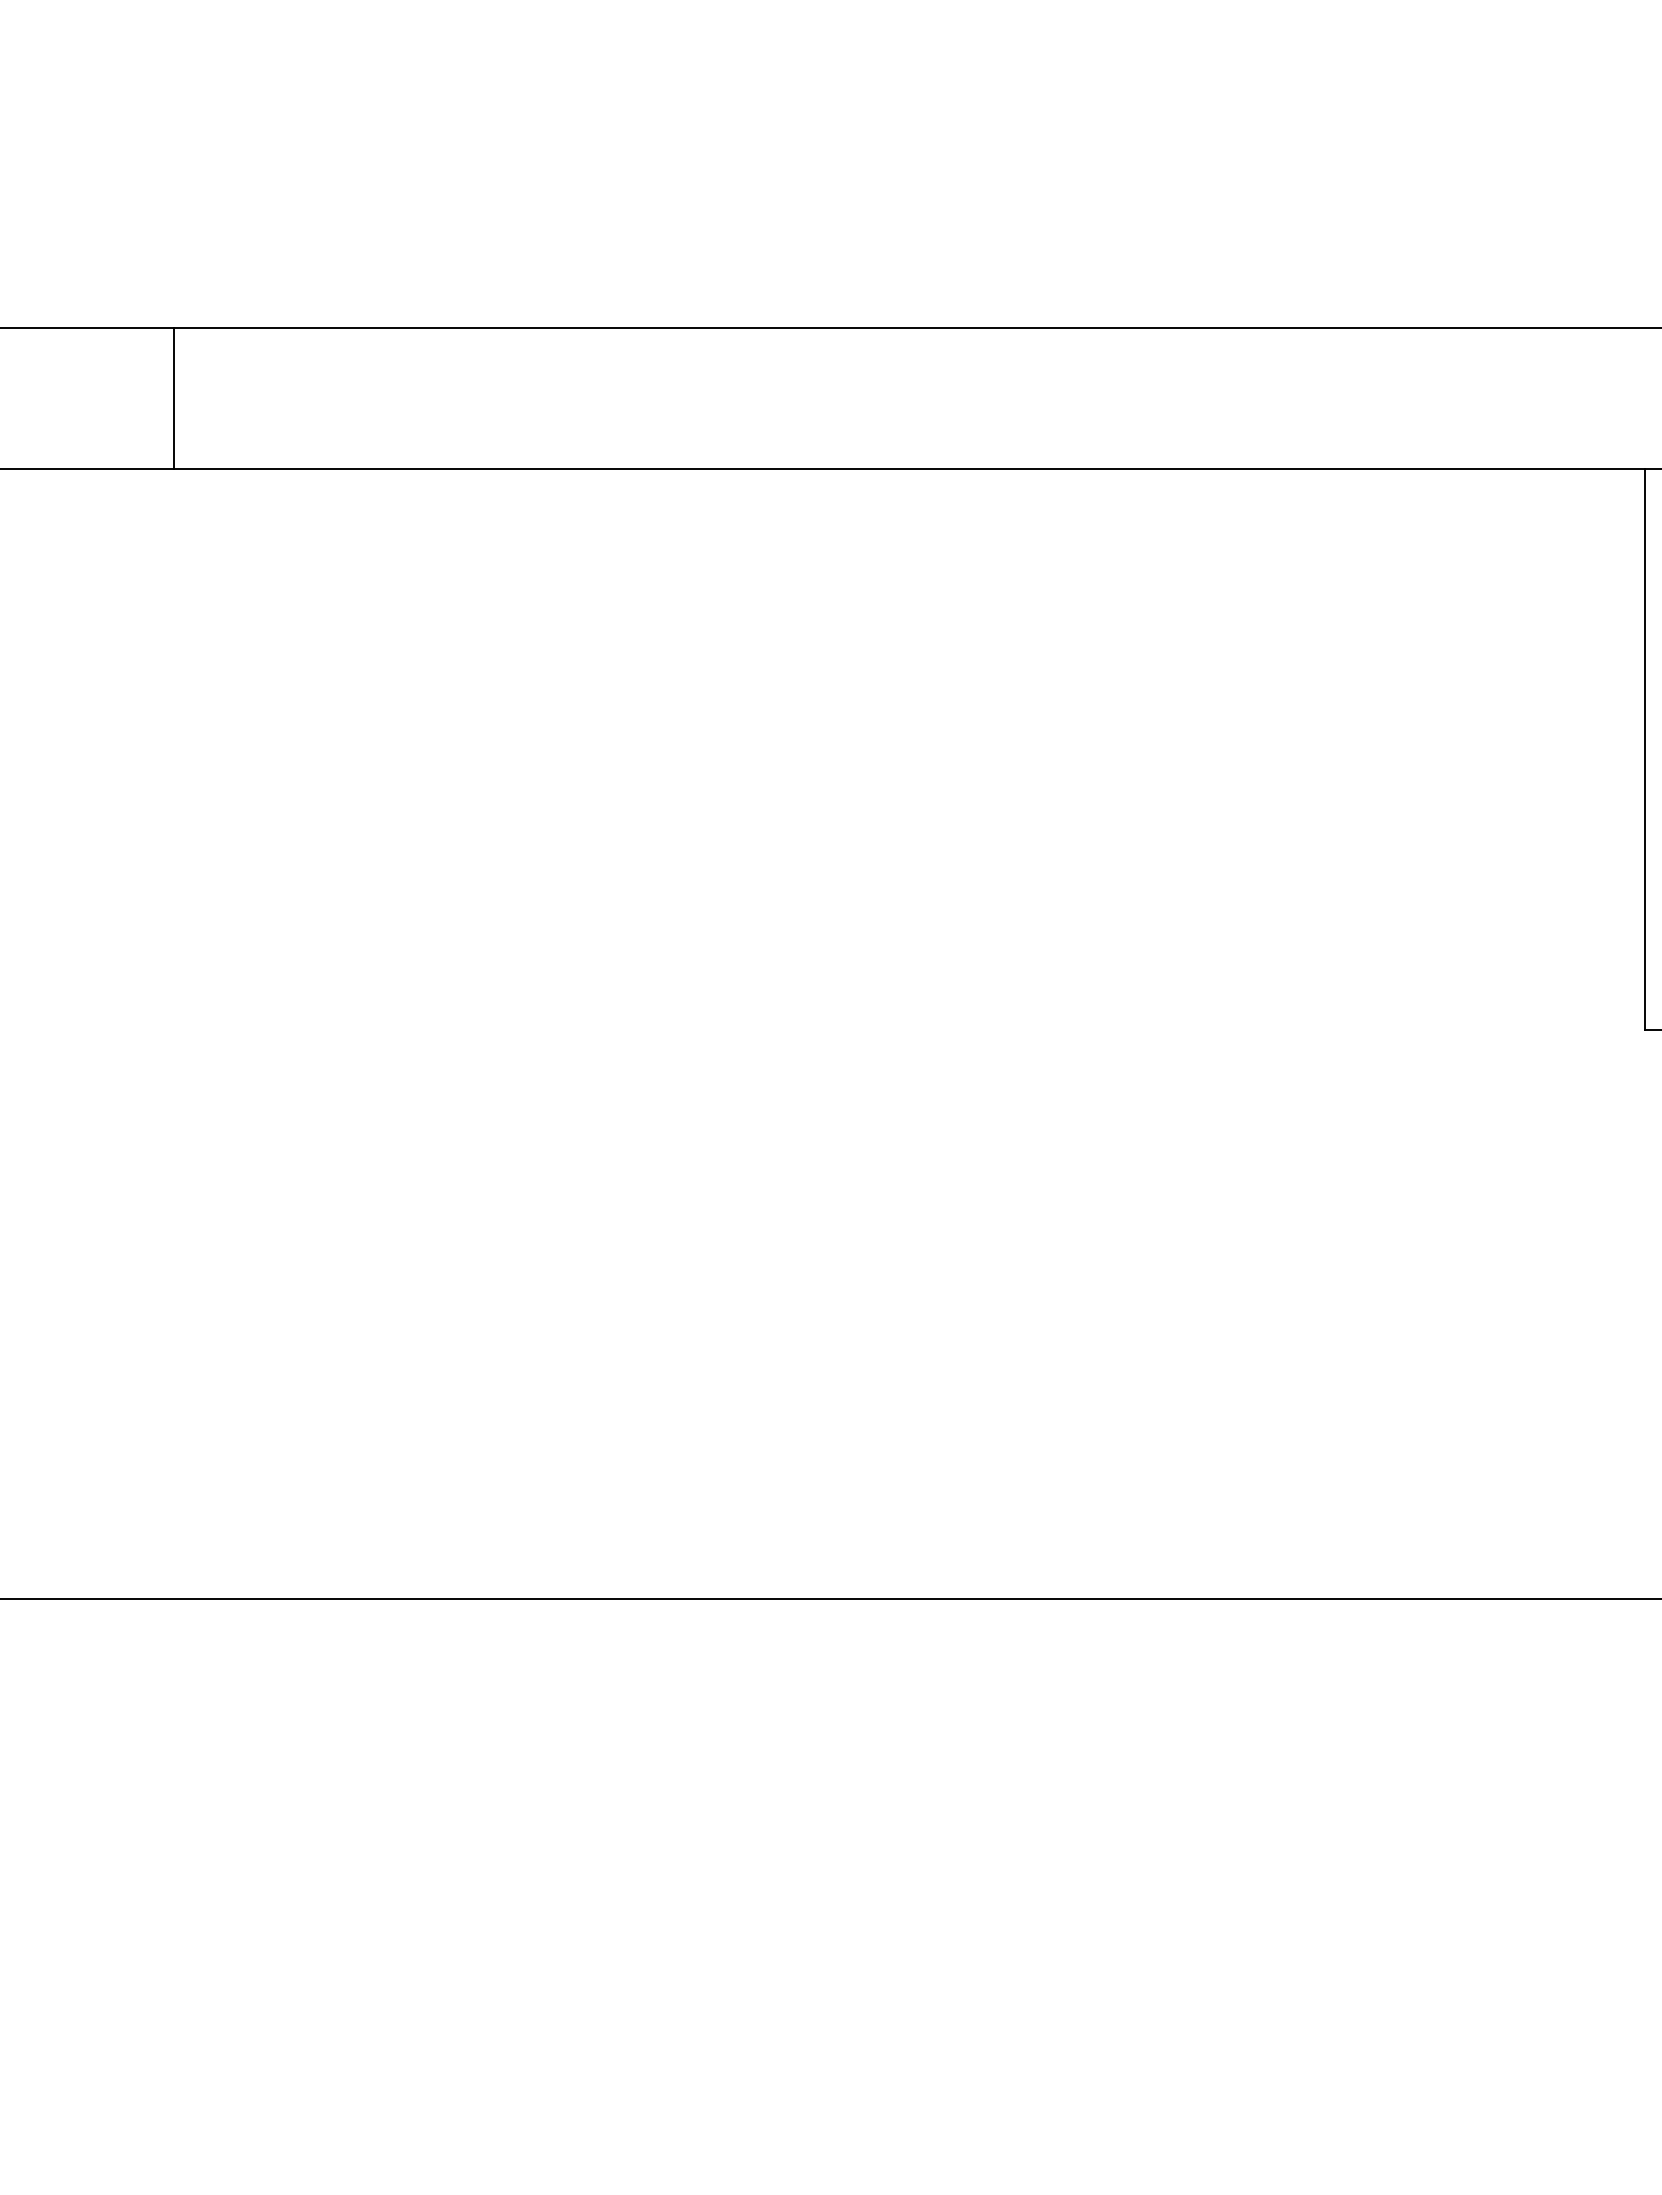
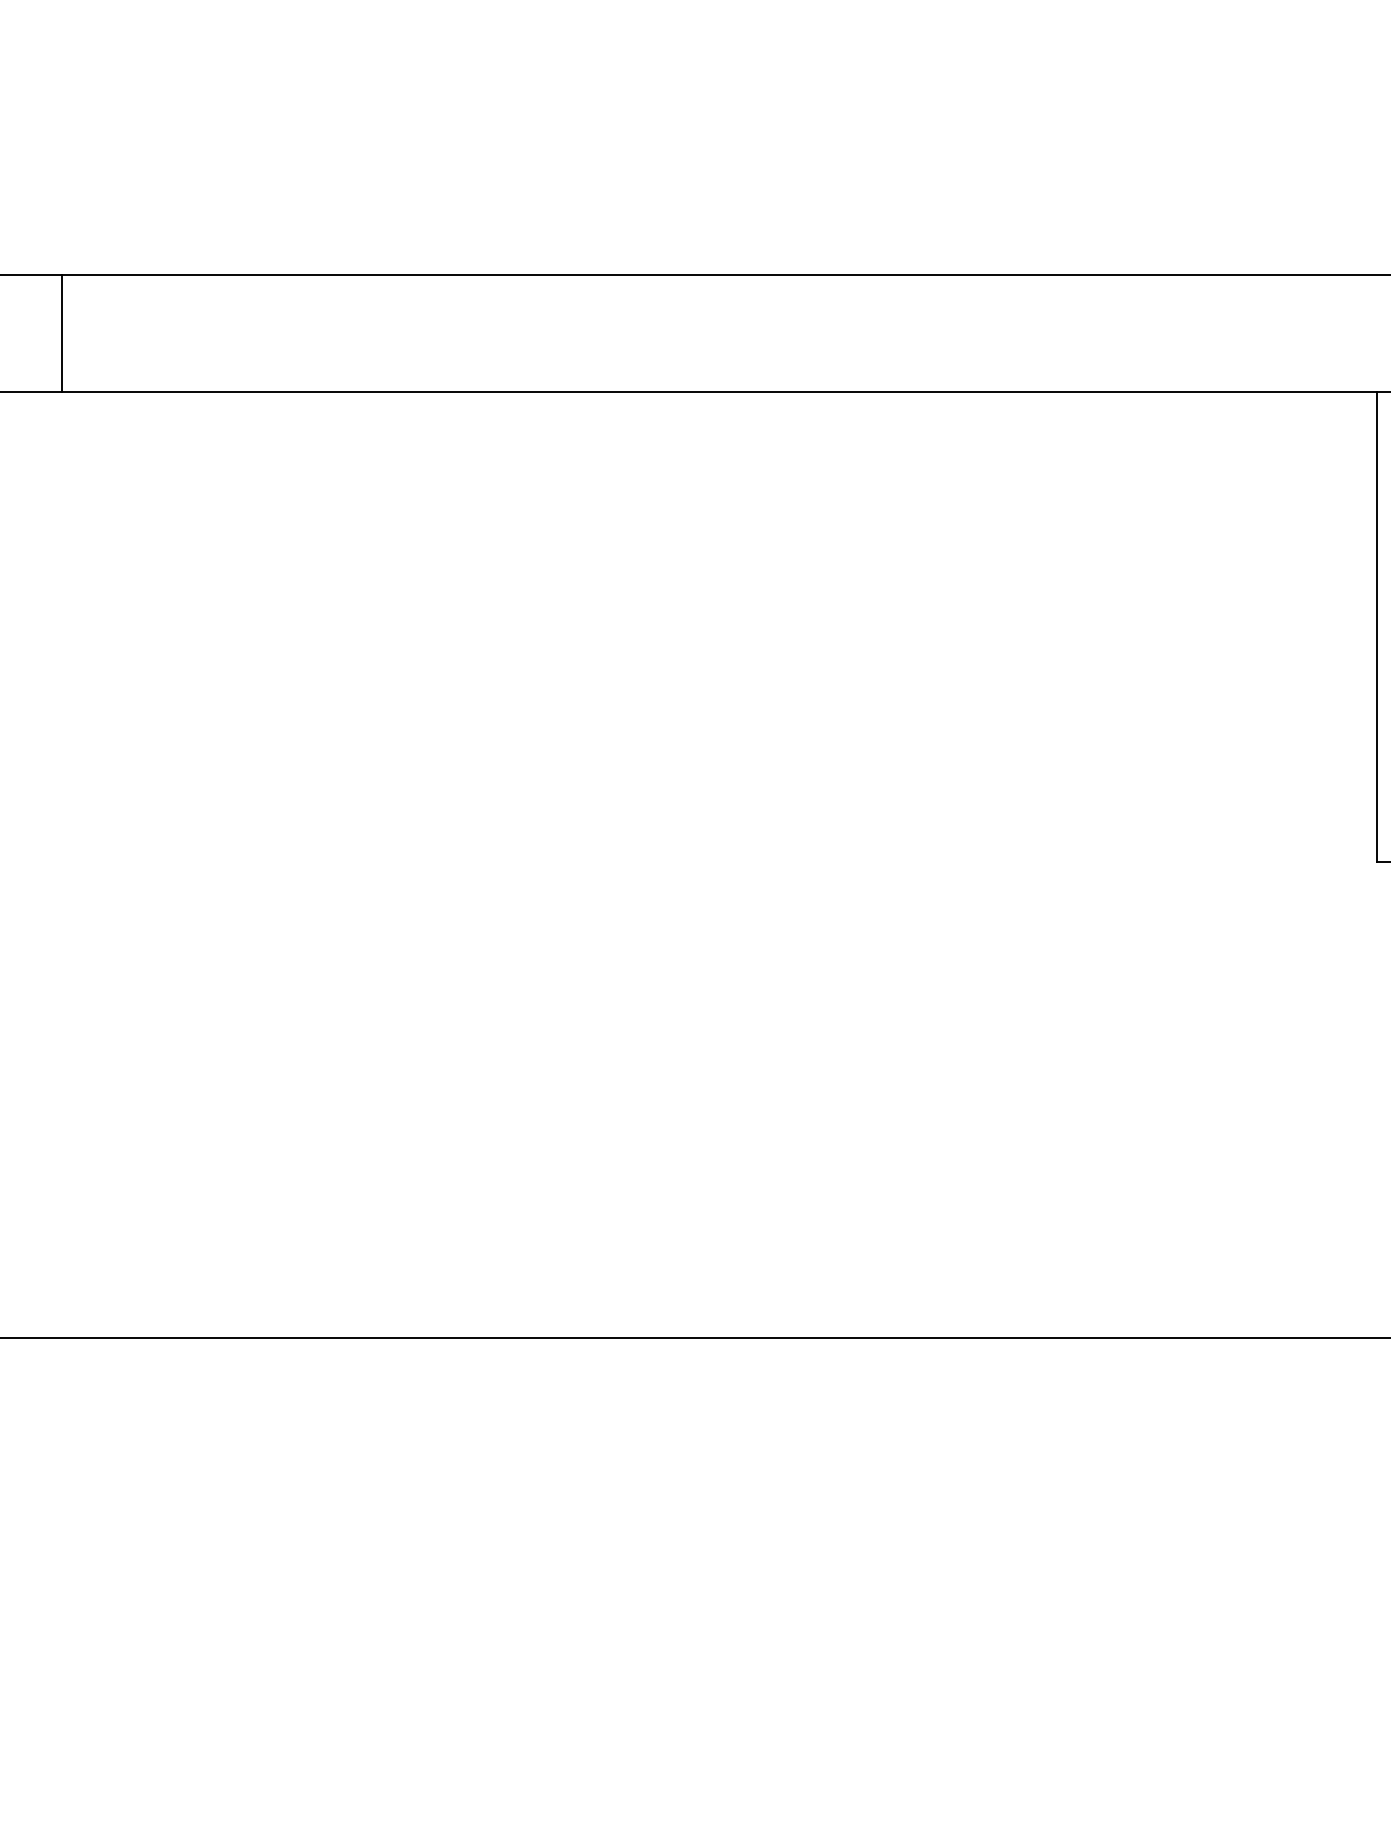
line: (174, 398) -> (62, 333), moved

